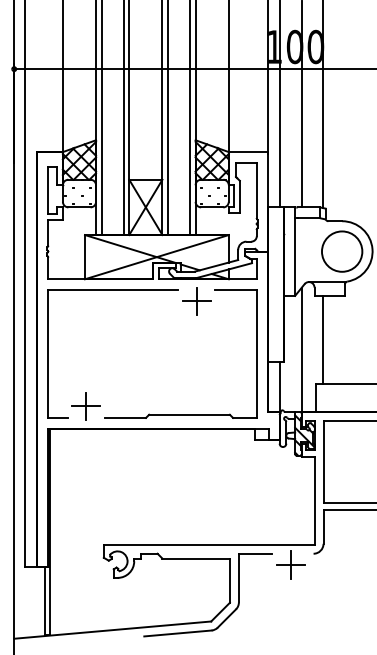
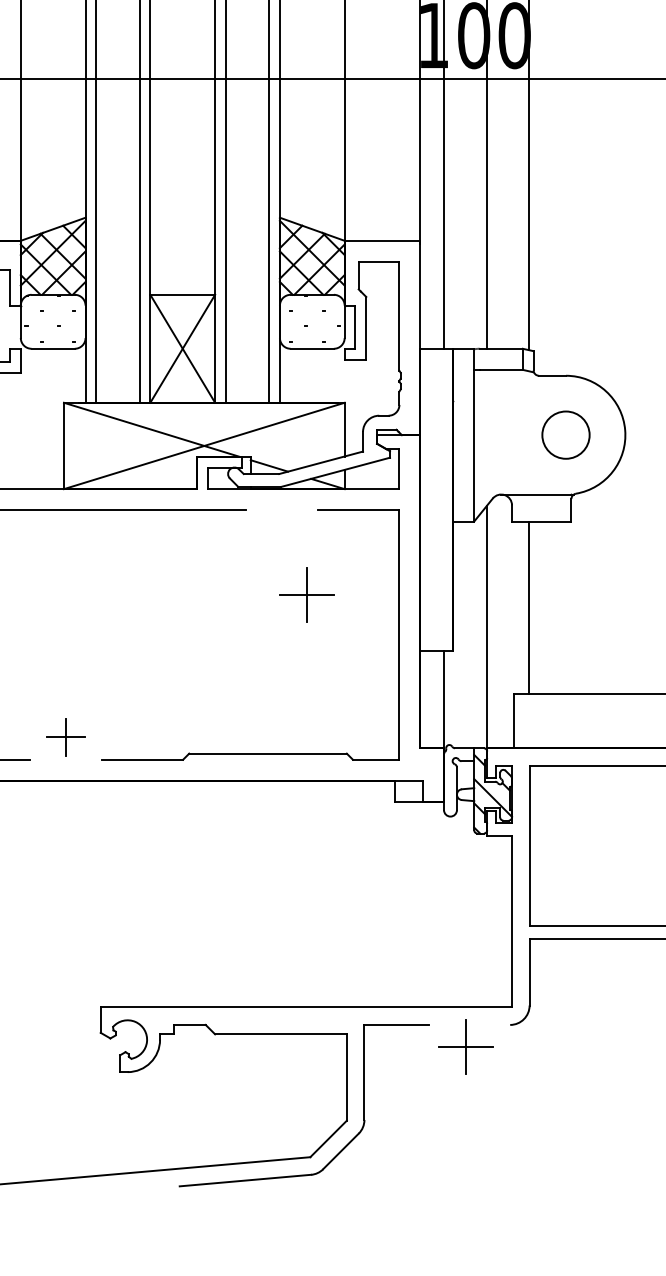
circle: (341, 251) -> (564, 434), size x0.6
part: (196, 301) -> (307, 594), moved
part: (85, 406) -> (64, 737), size x0.7

